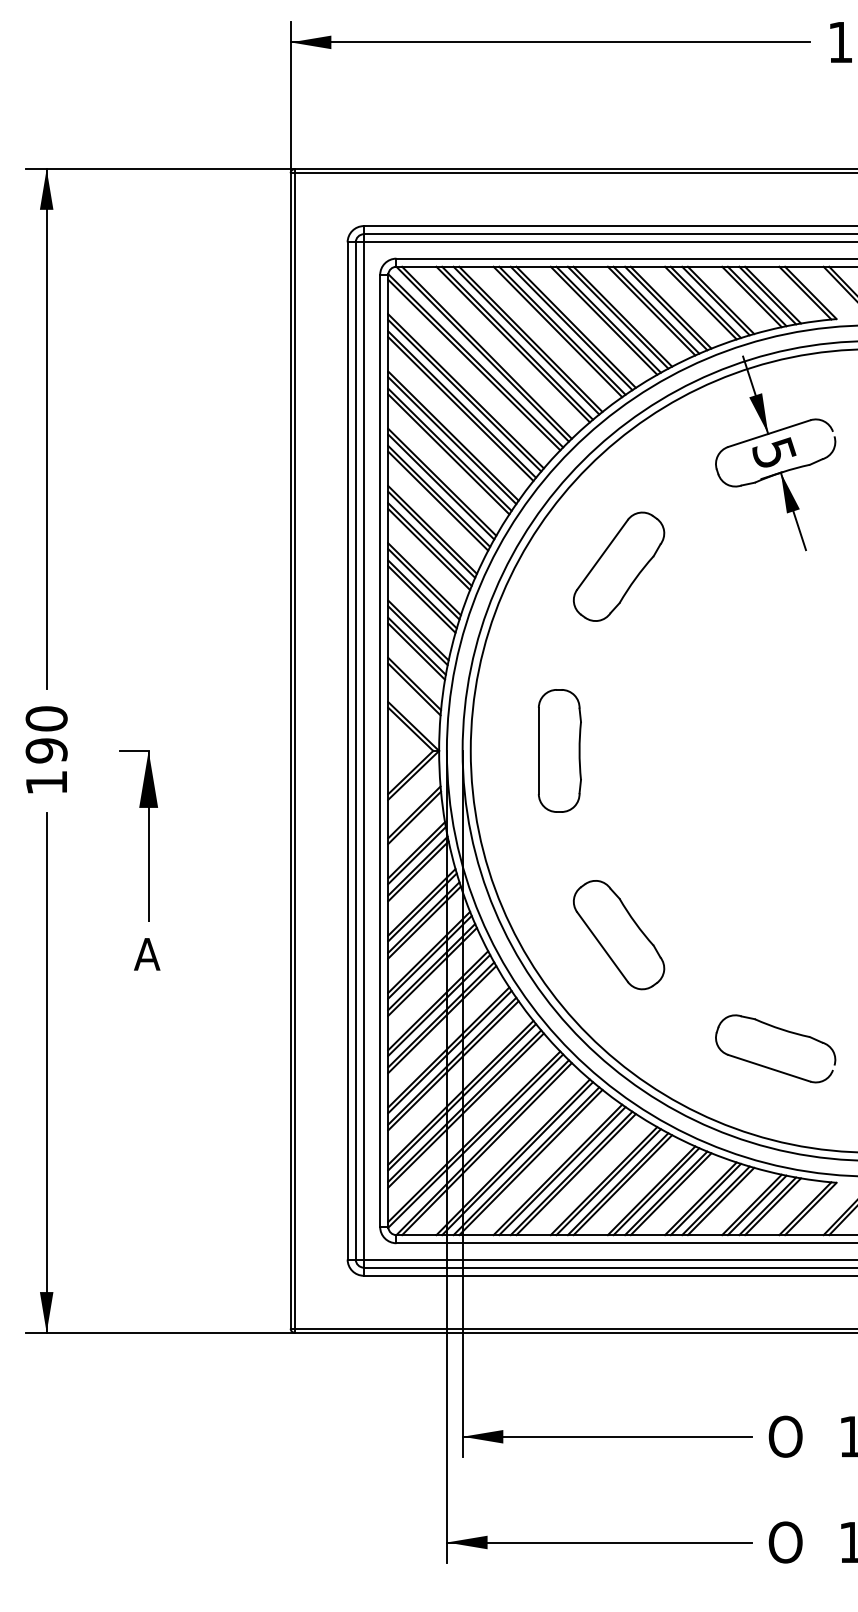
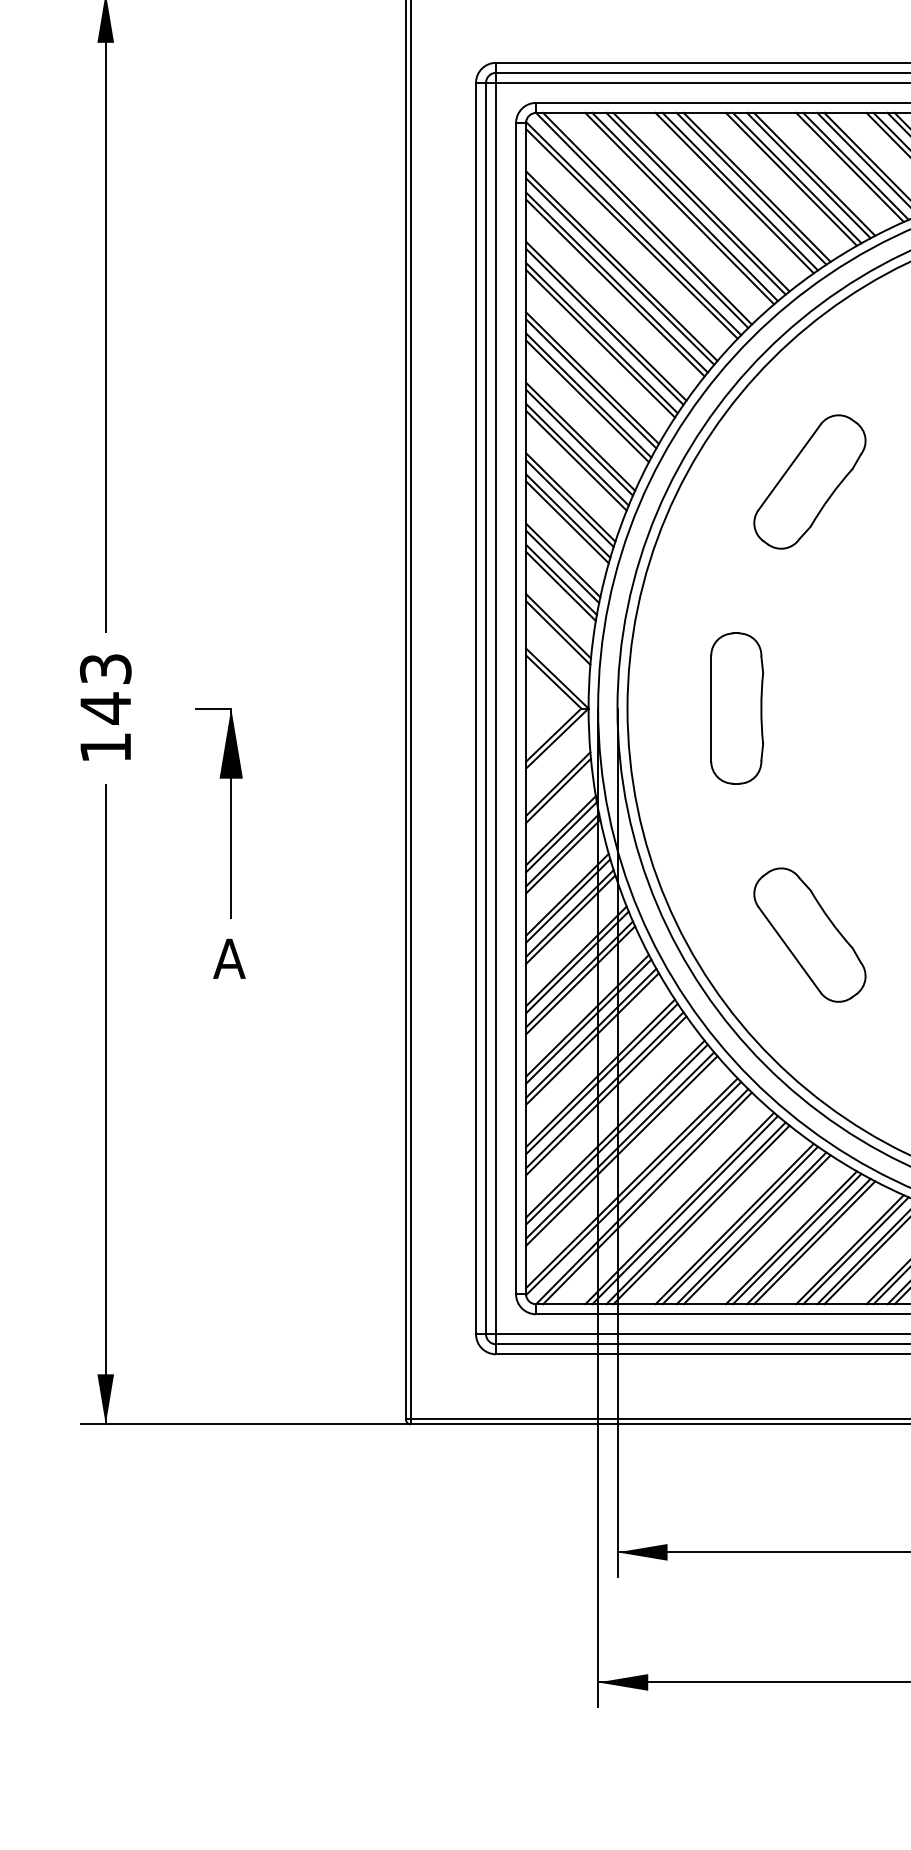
text: (46, 735) -> (105, 689), 190 -> 143

